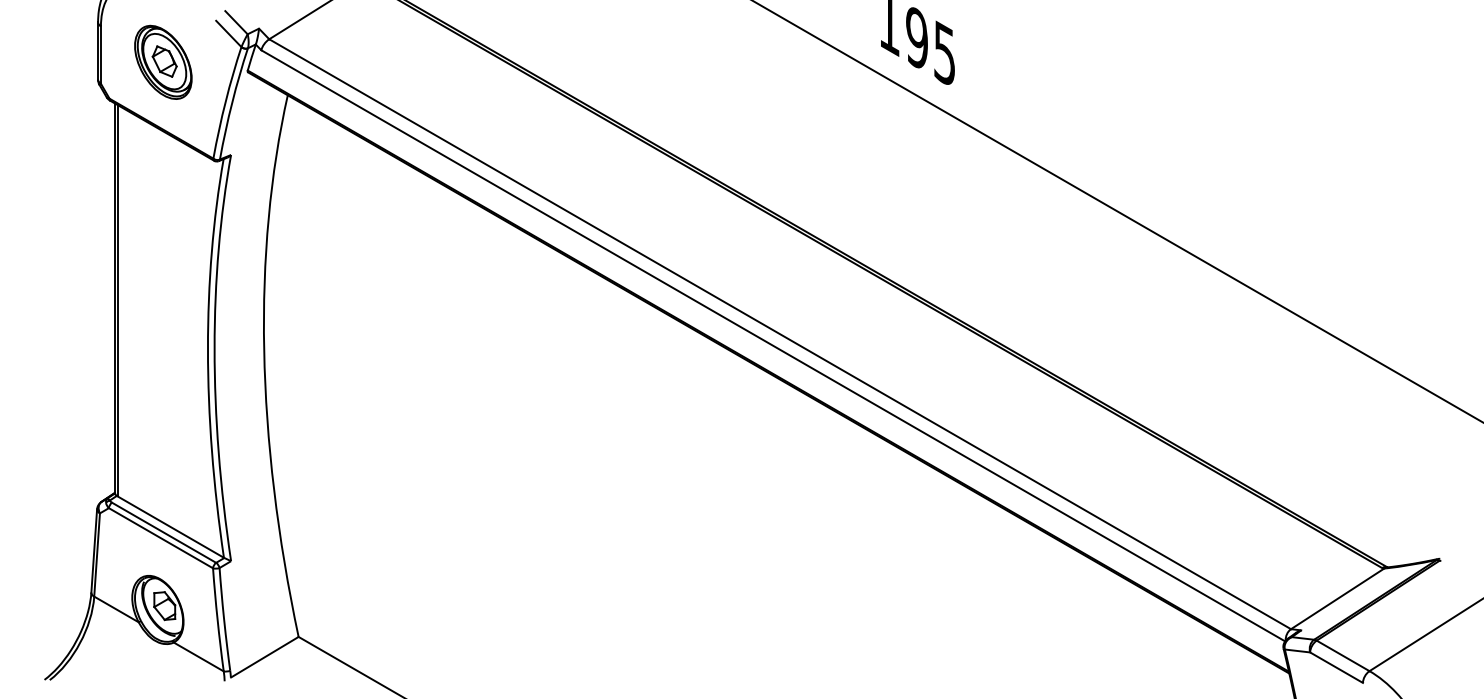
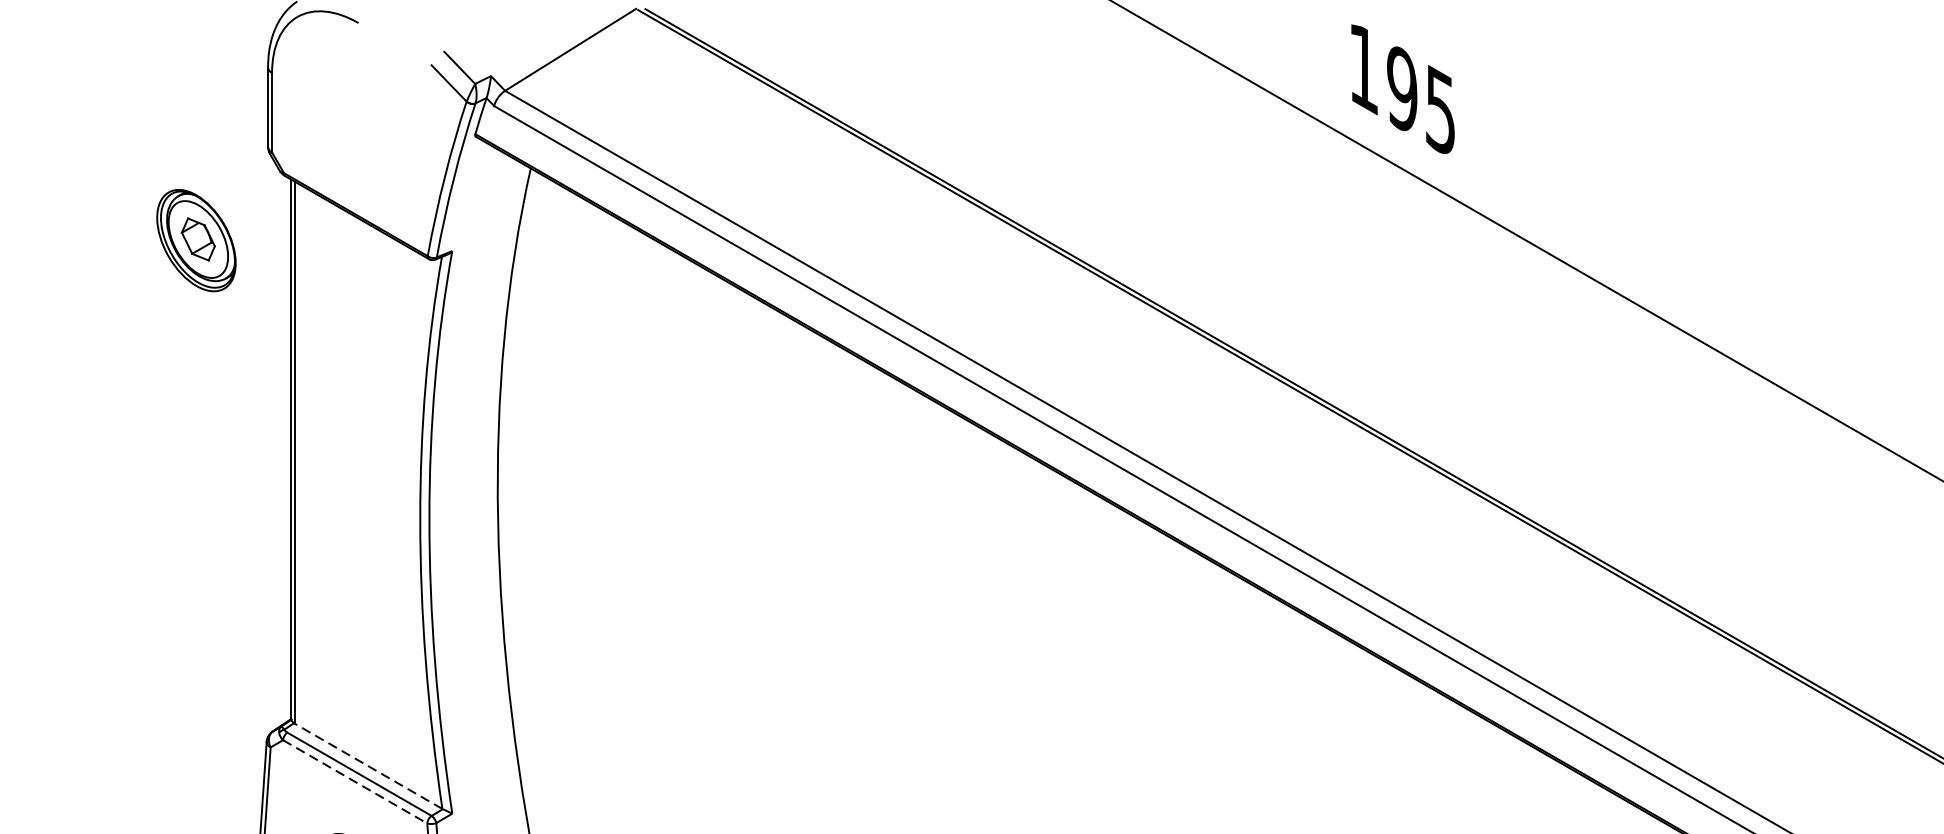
part: (163, 61) -> (196, 239), moved
line: (170, 526) -> (368, 765), solid -> dashed
line: (161, 538) -> (355, 782), solid -> dashed

